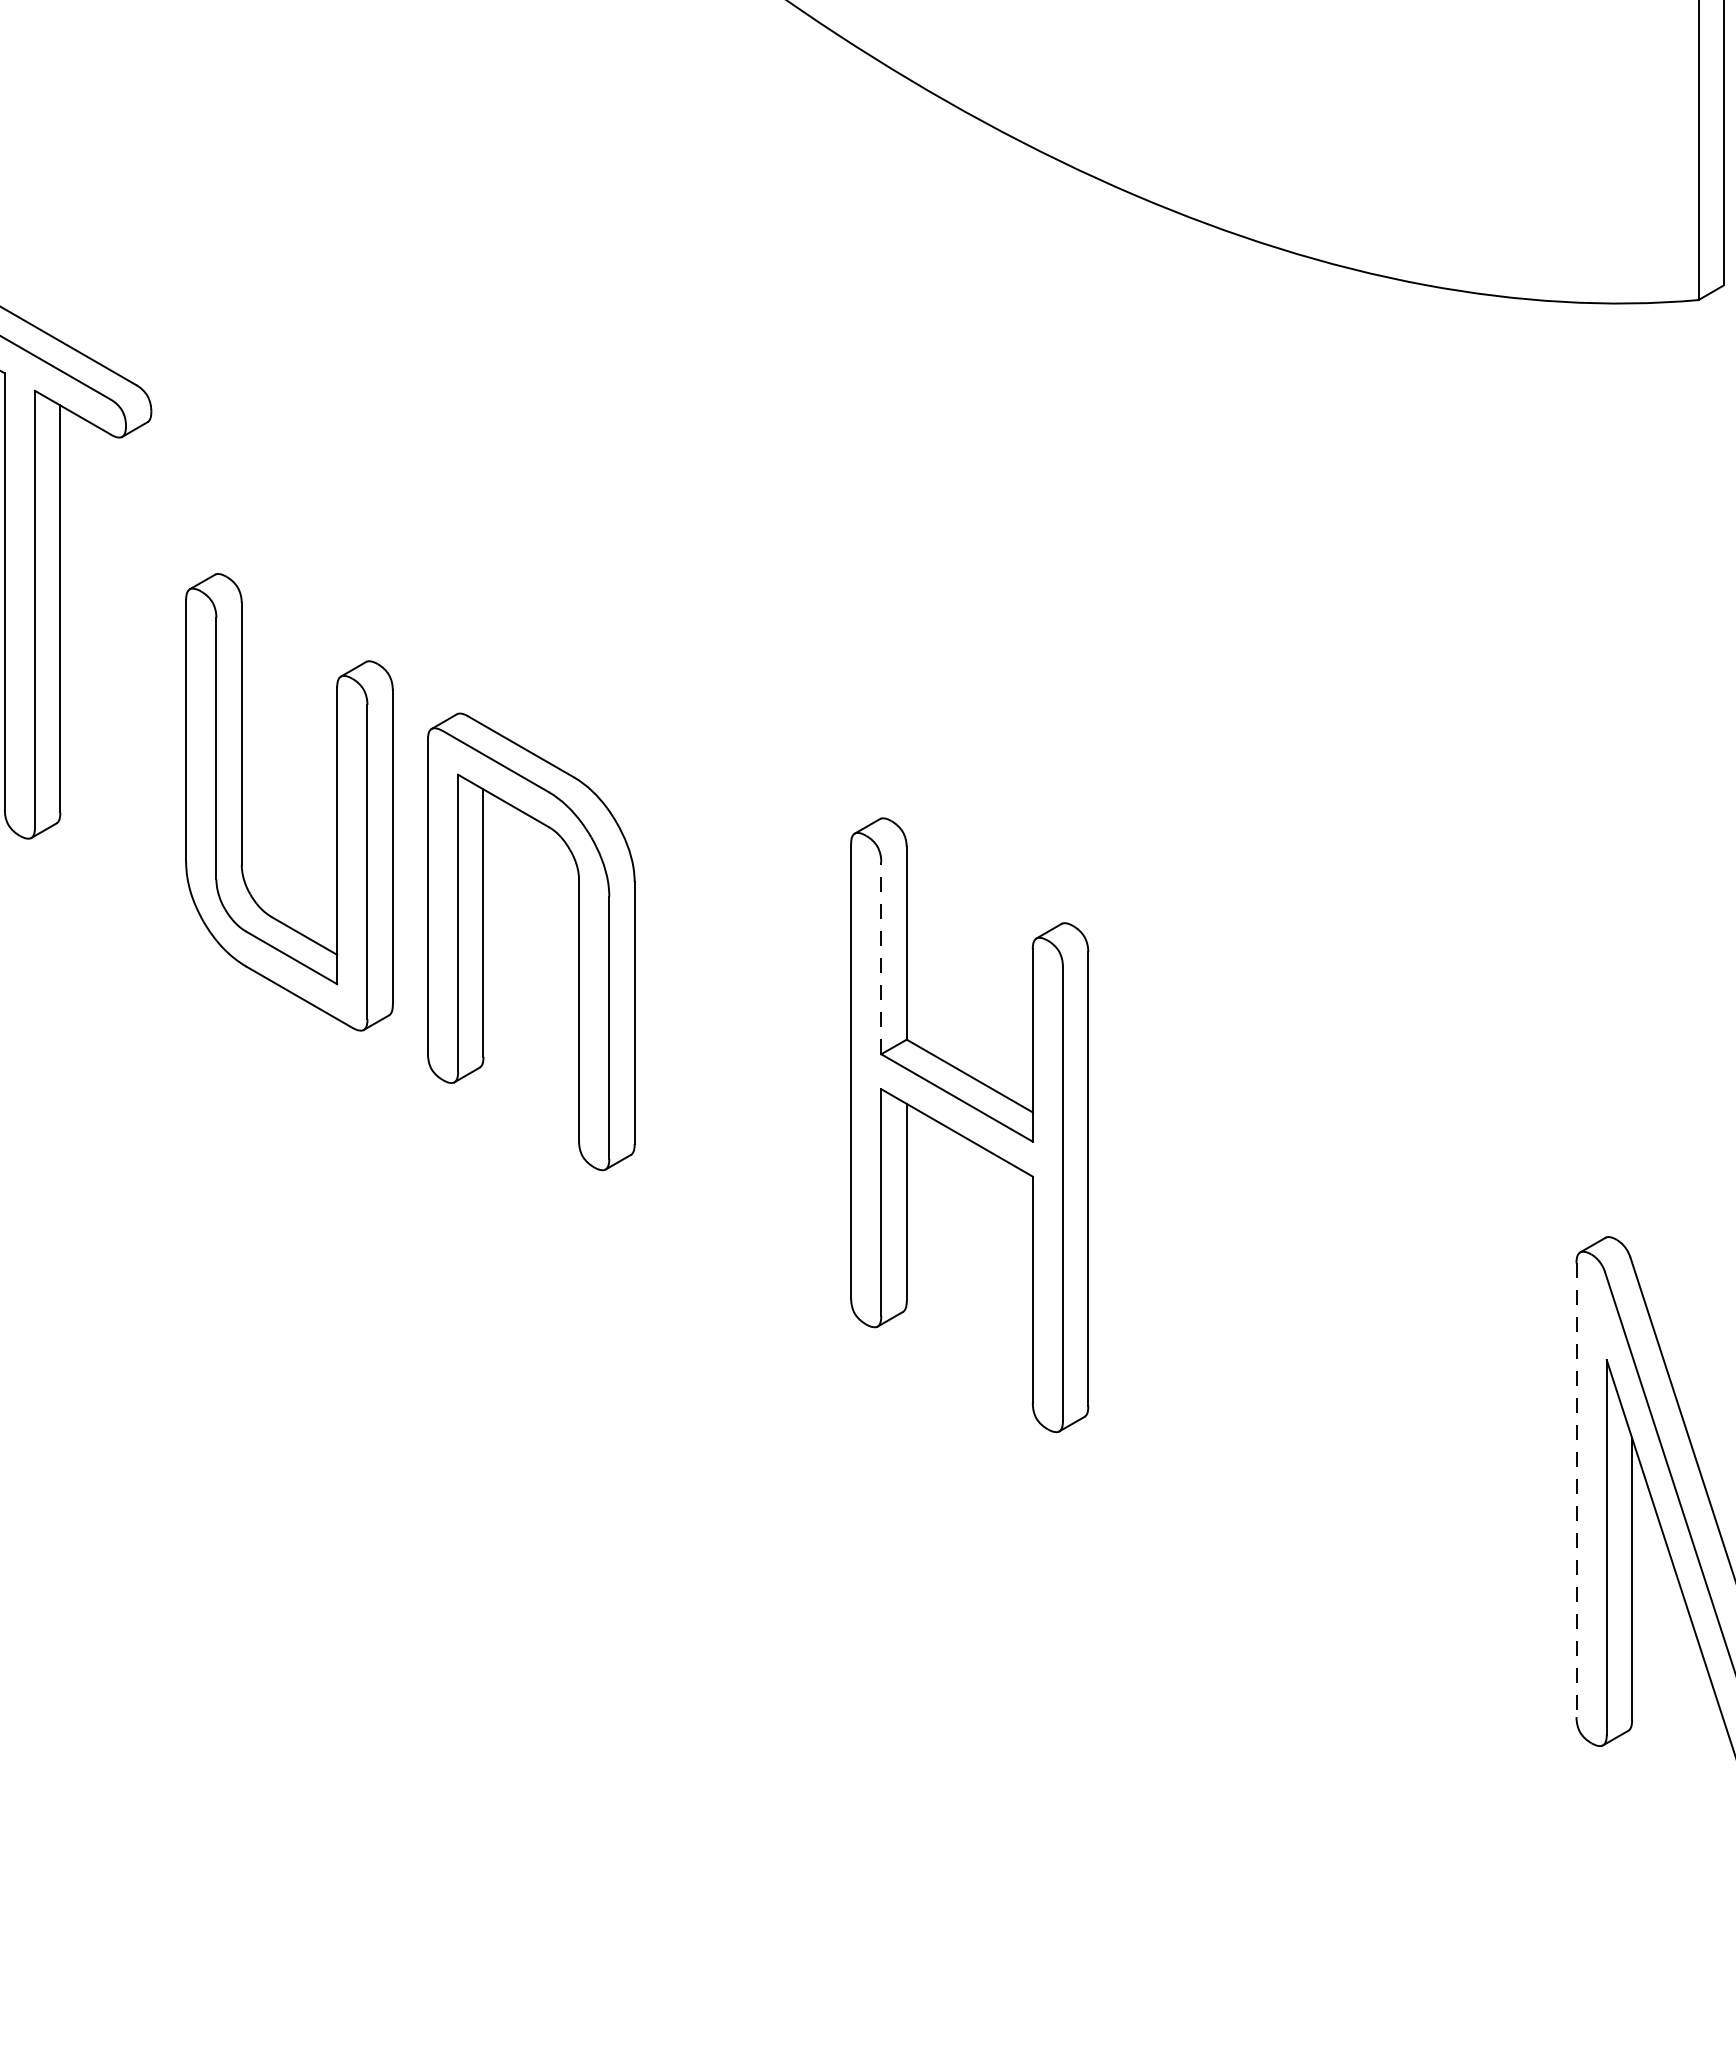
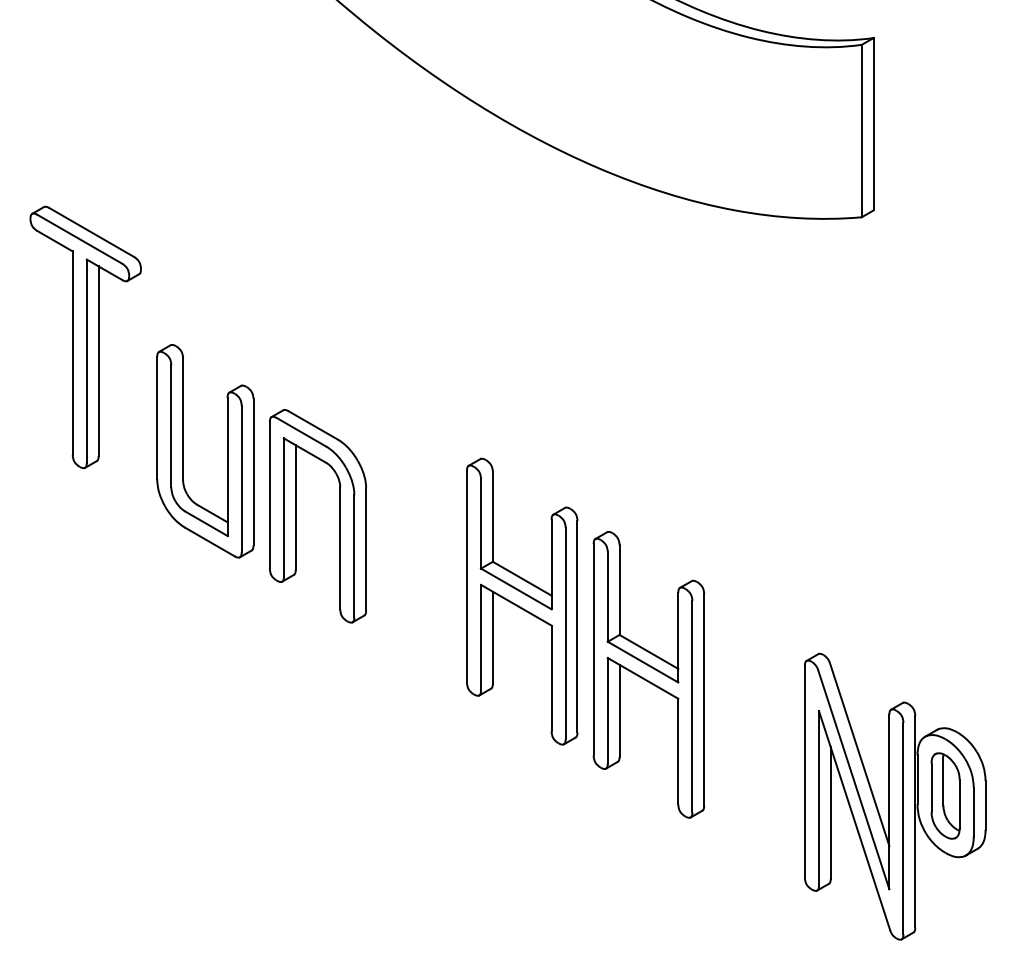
line: (882, 957) -> (481, 523), dashed -> solid
part: (1240, 1281) -> (648, 674), added
line: (1575, 1489) -> (804, 771), dashed -> solid

